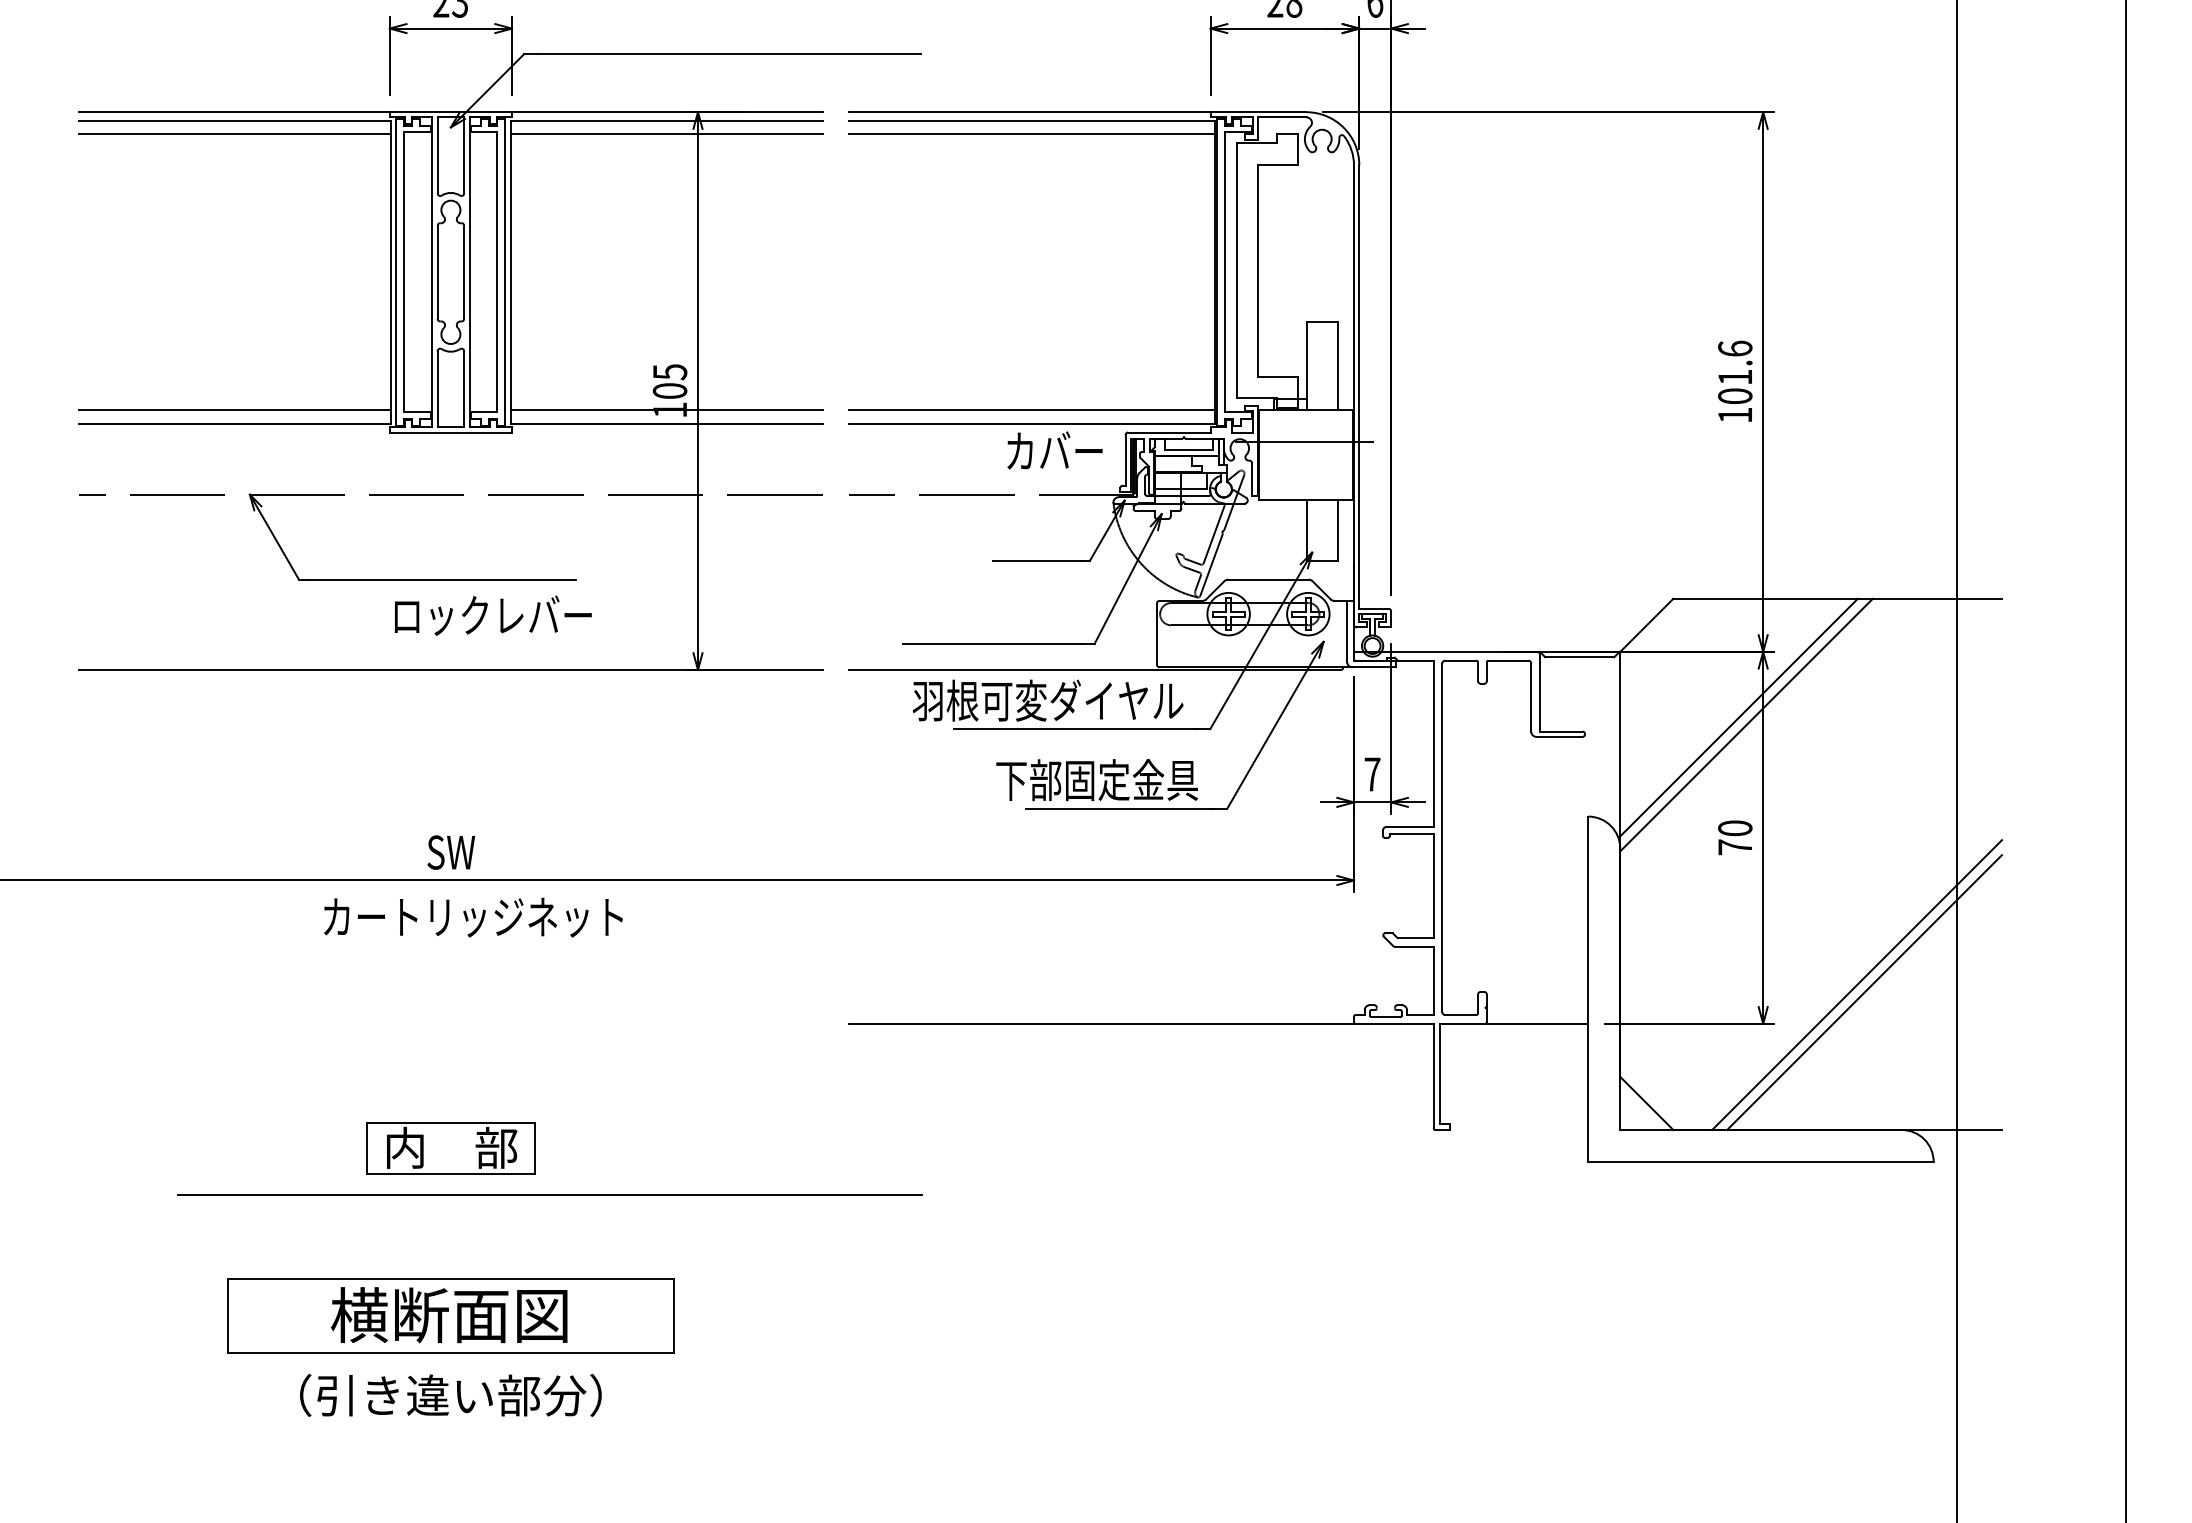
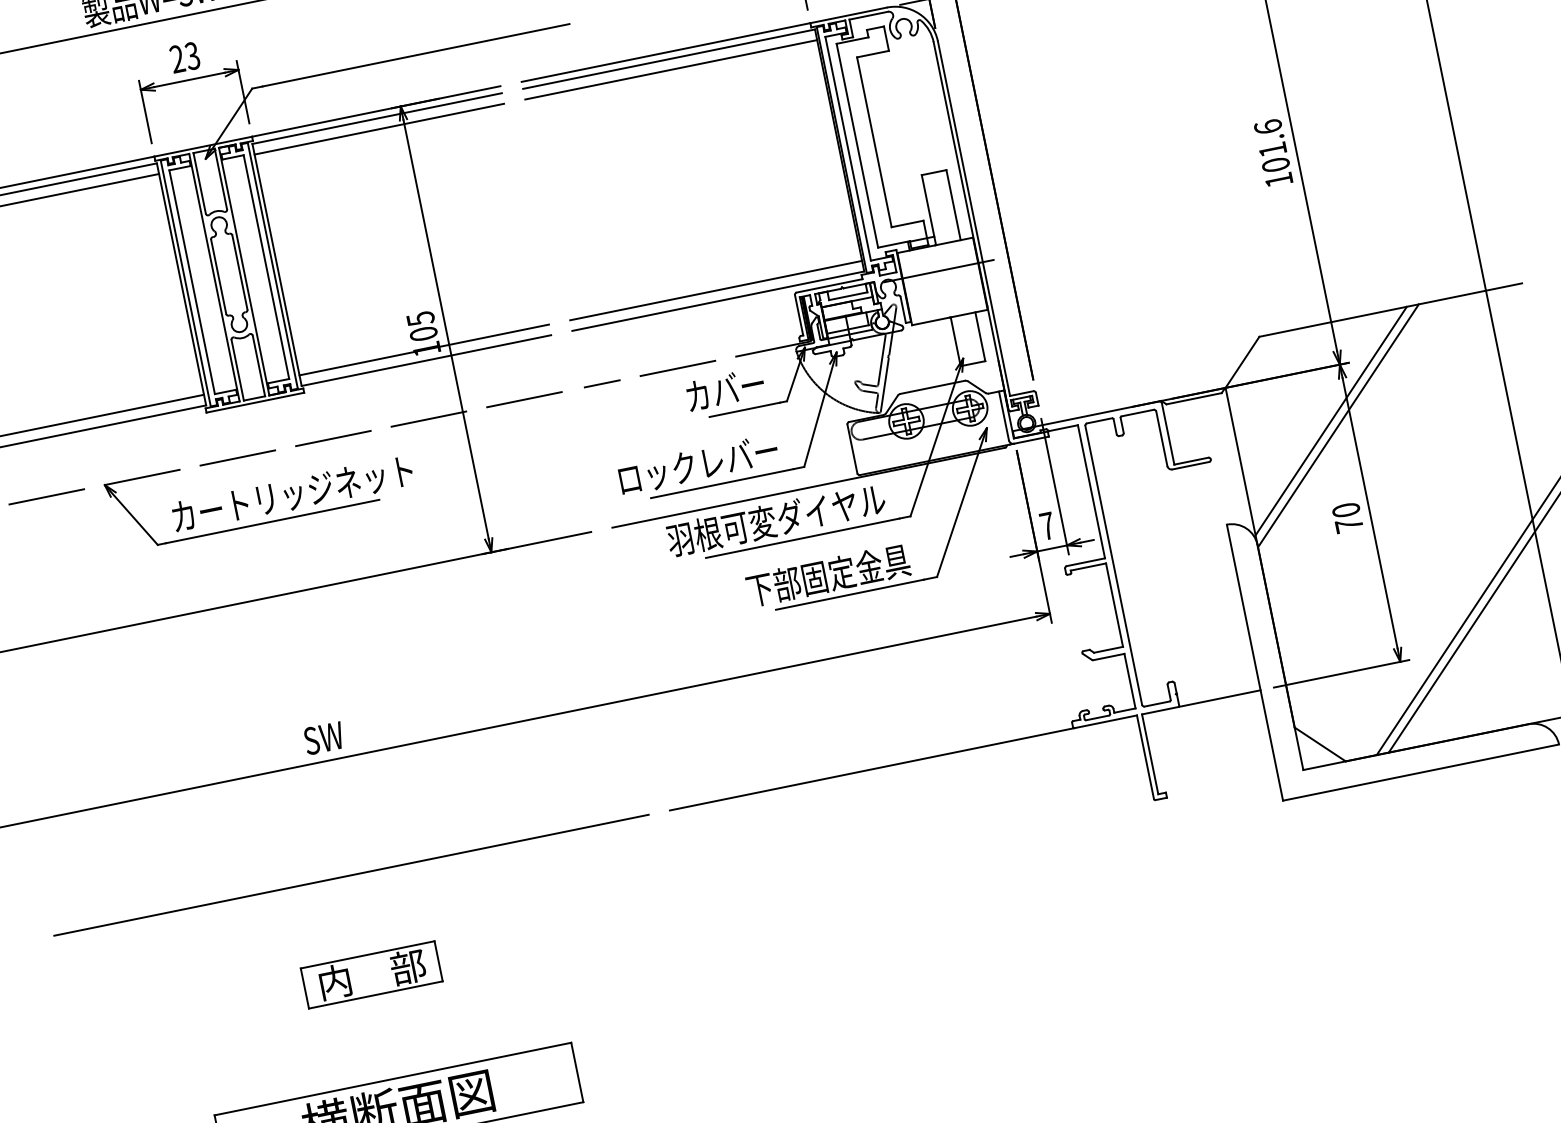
text: (1054, 450) -> (725, 389), moved
text: (492, 615) -> (697, 464), moved
text: (473, 917) -> (292, 494), moved
line: (549, 1194) -> (351, 875), moved

